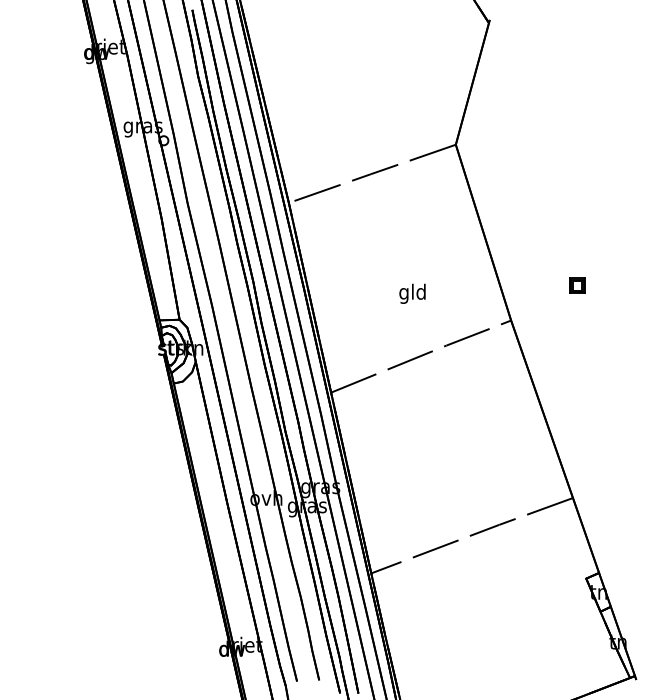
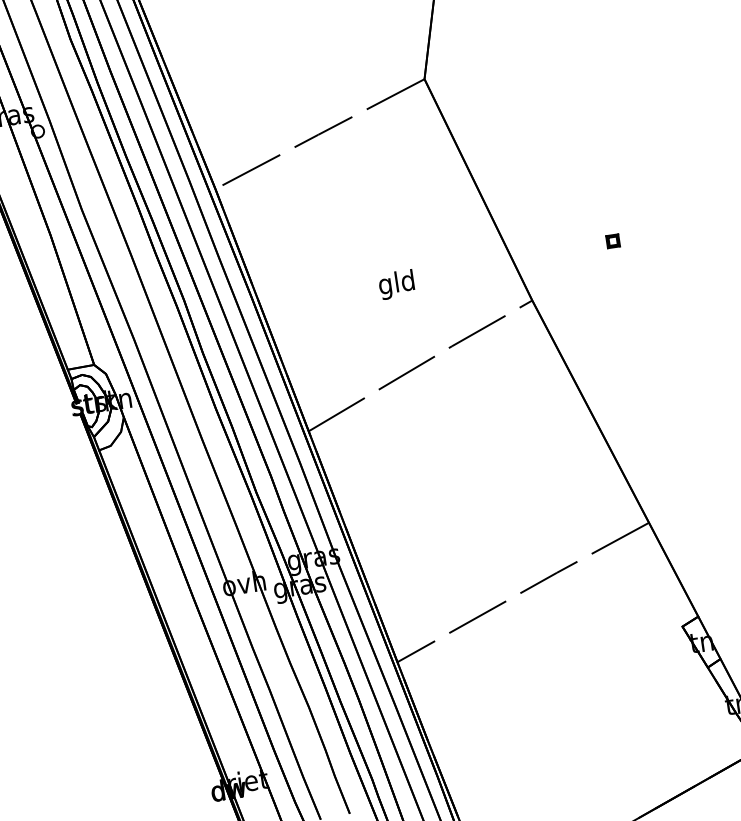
part: (577, 285) -> (613, 241), size x0.62

